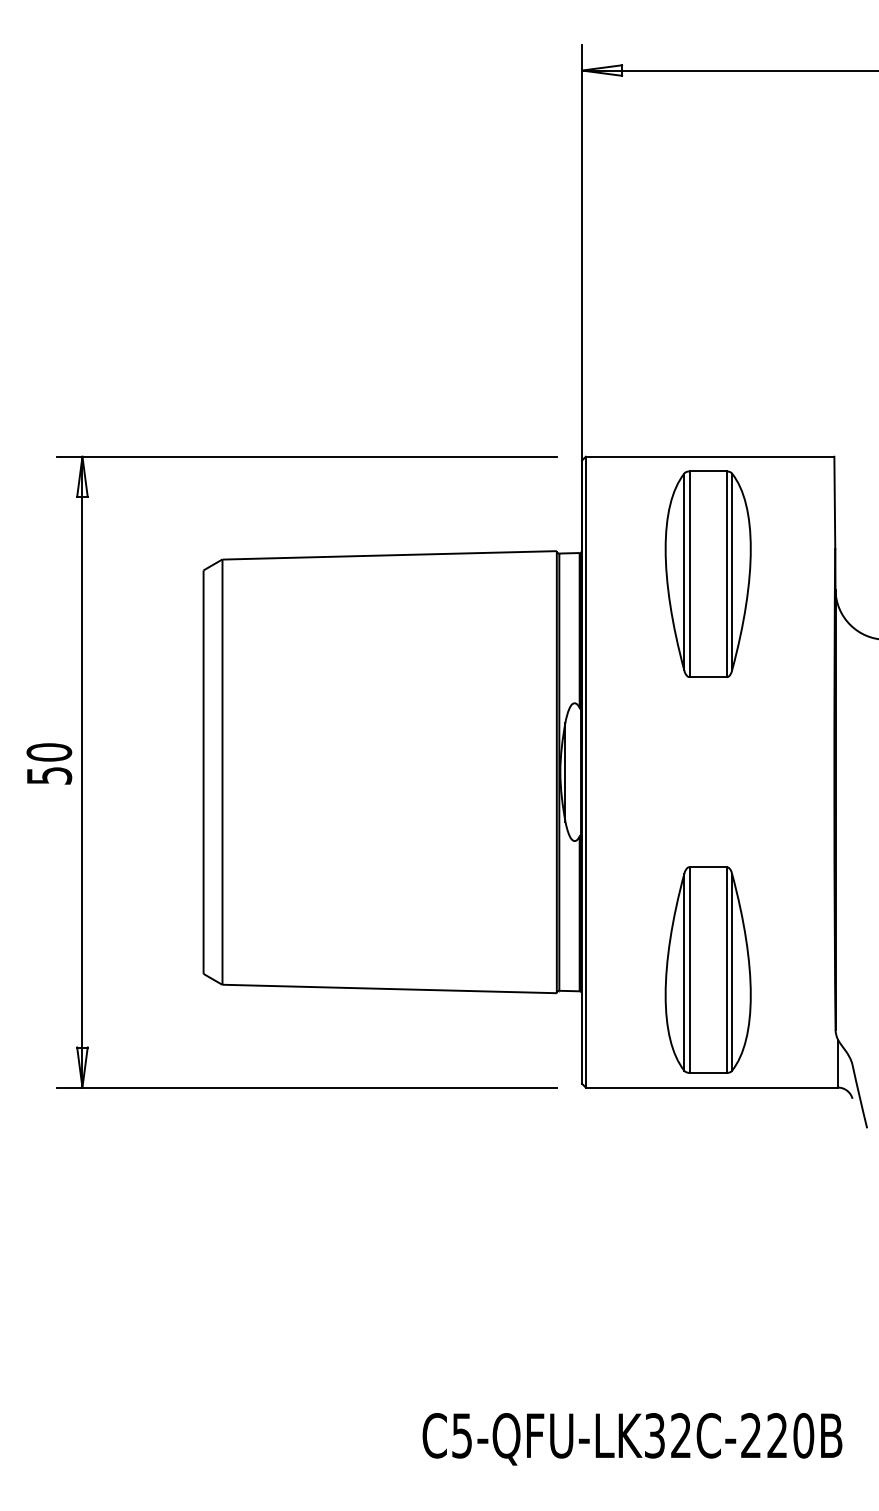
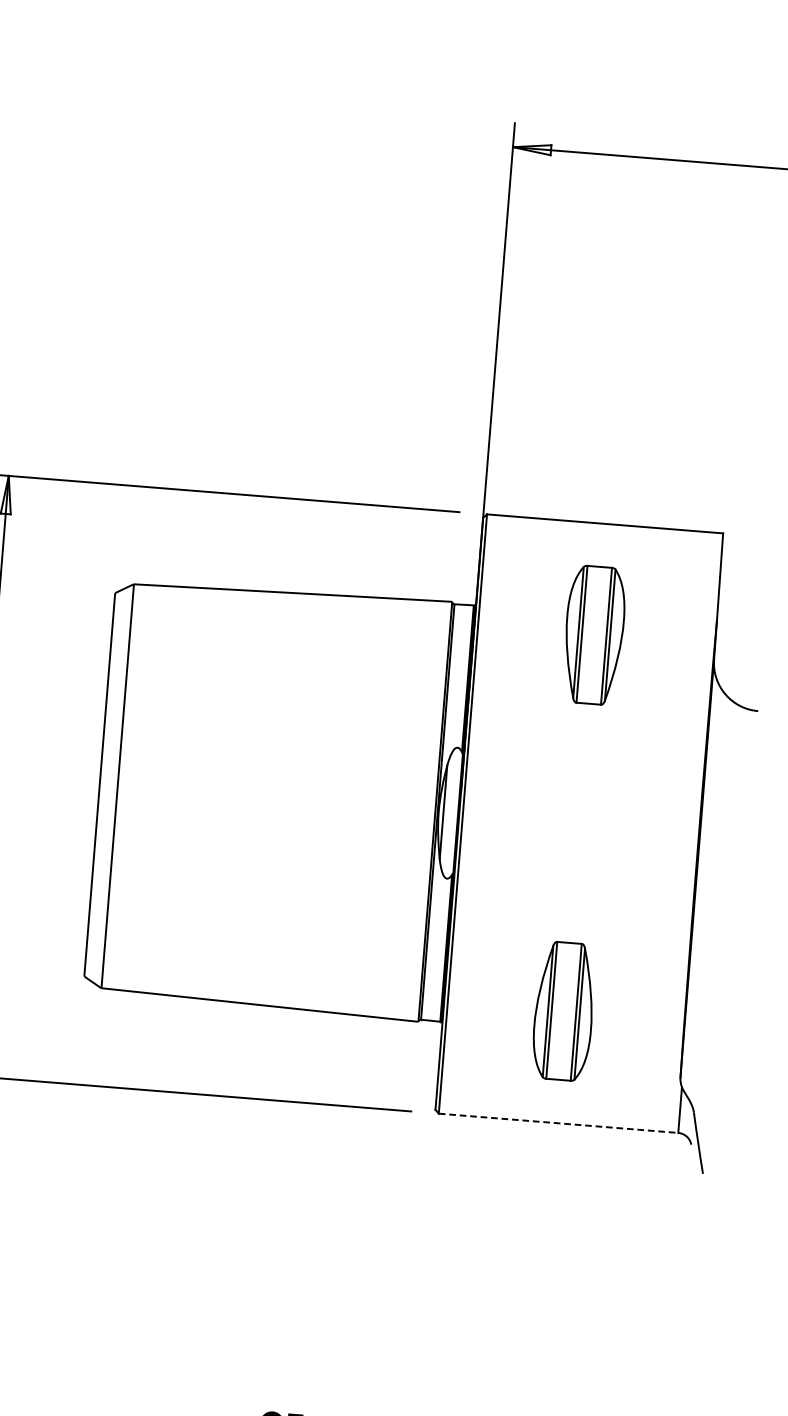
part: (707, 573) -> (593, 634), size x0.7
part: (707, 969) -> (563, 1010), size x0.7
line: (712, 1087) -> (559, 1123), solid -> dashed

